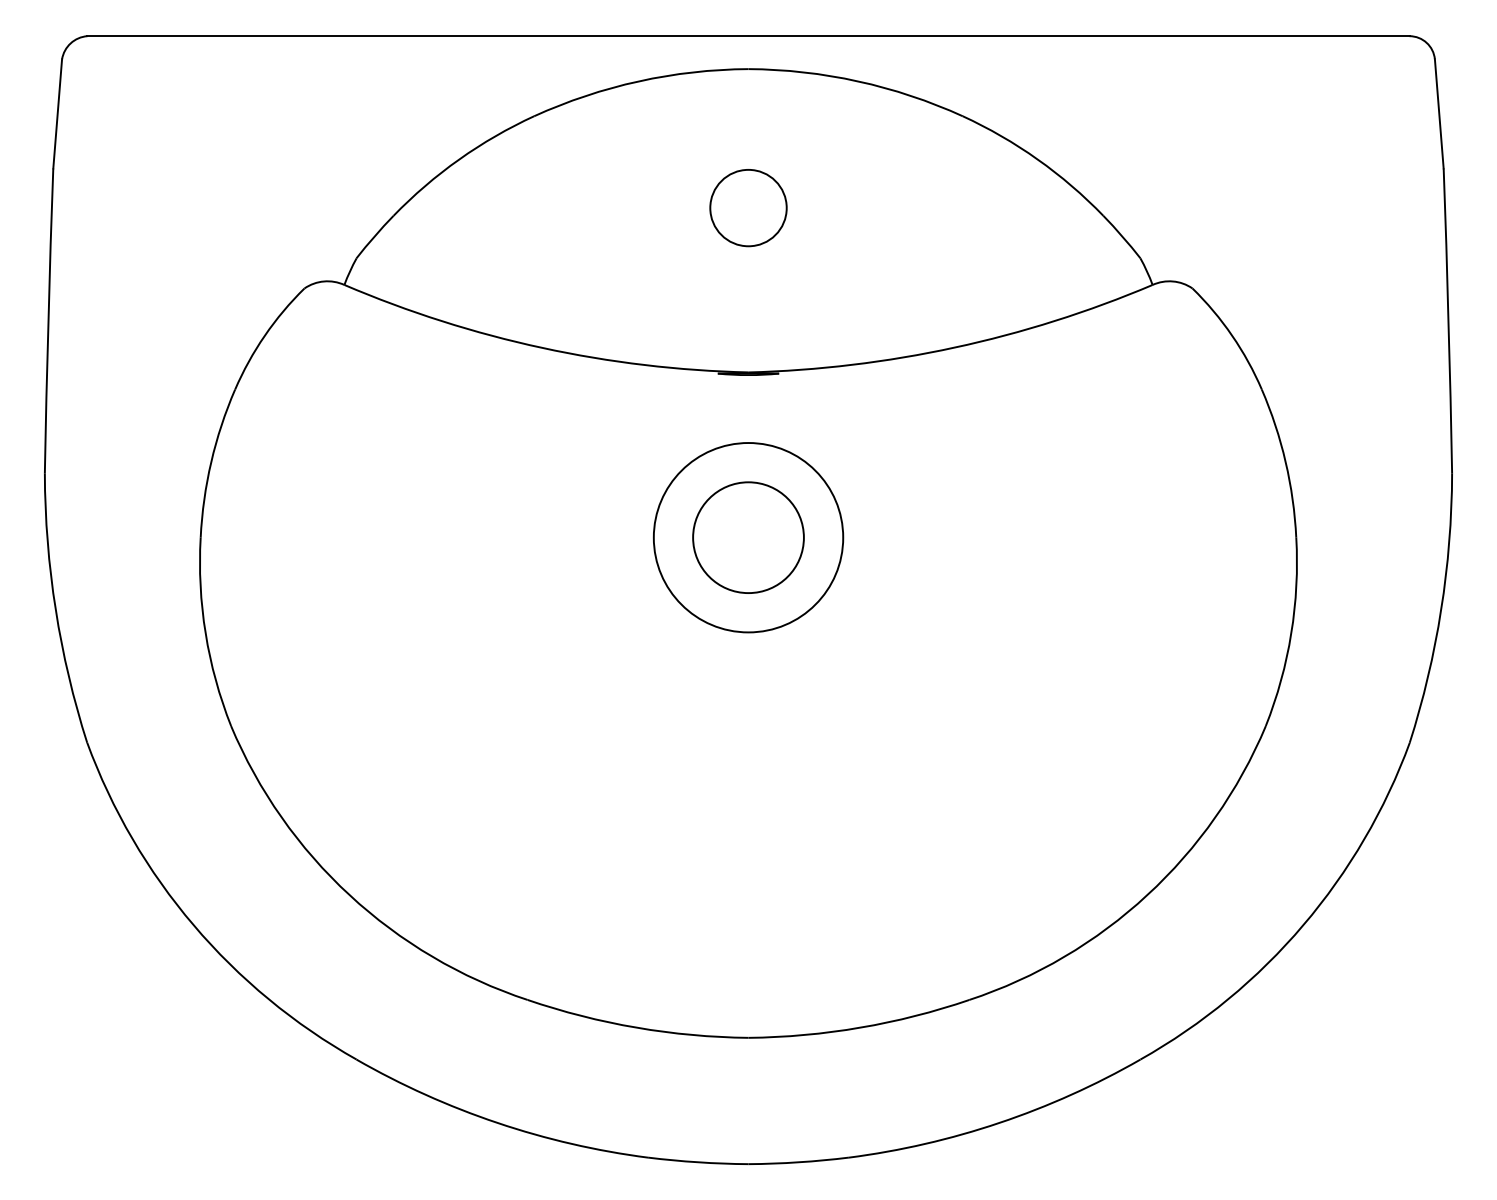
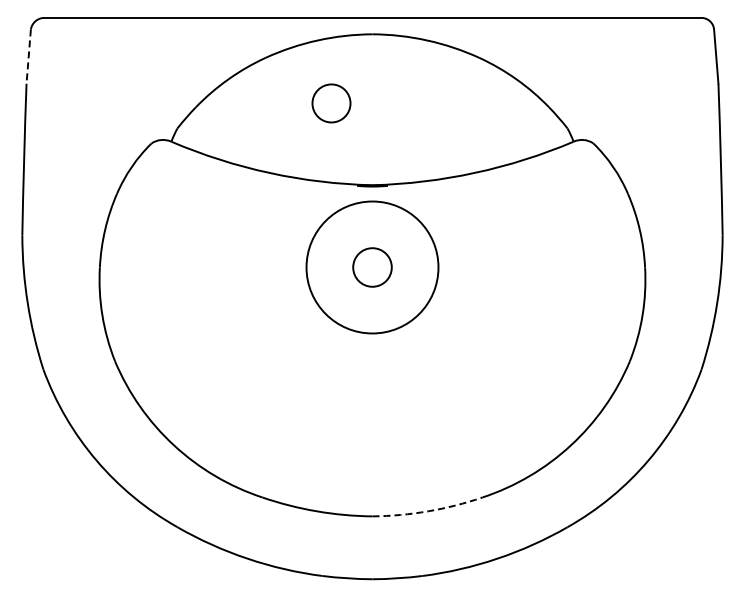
line: (57, 115) -> (28, 57), solid -> dashed
circle: (748, 208) -> (331, 103), moved
circle: (748, 537) -> (372, 267), size x0.7
circle: (748, 537) -> (372, 267), size x1.4
arc: (861, 1028) -> (428, 511), solid -> dashed

